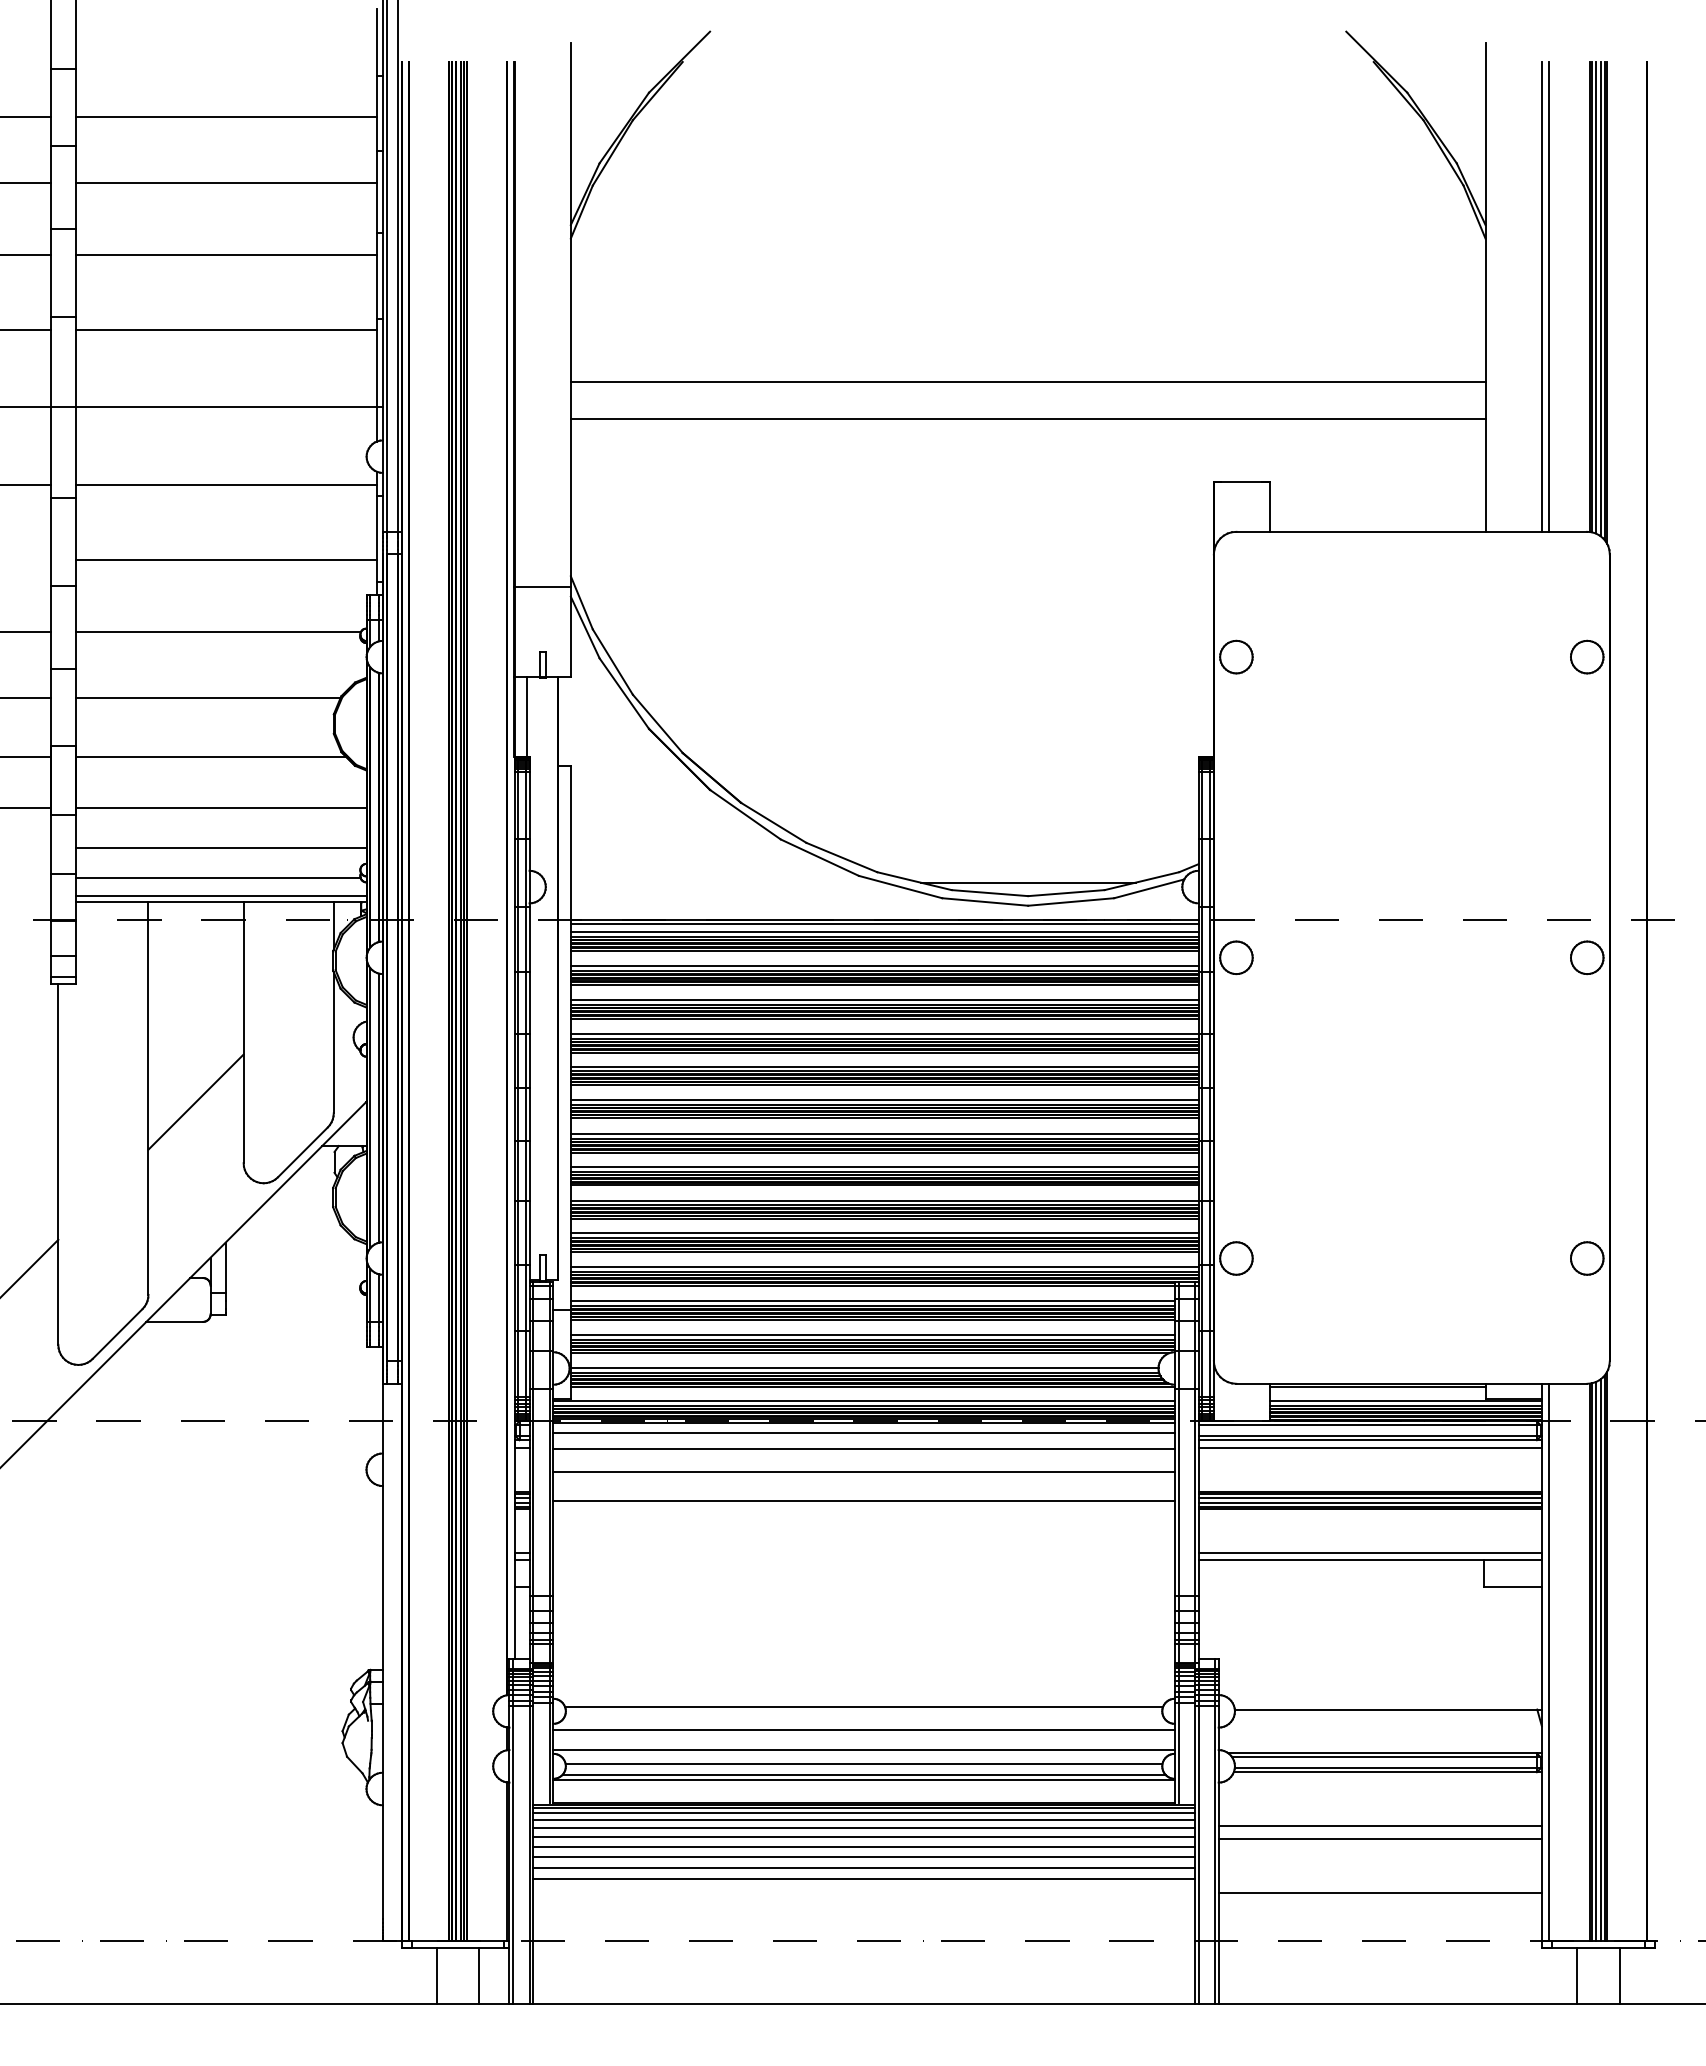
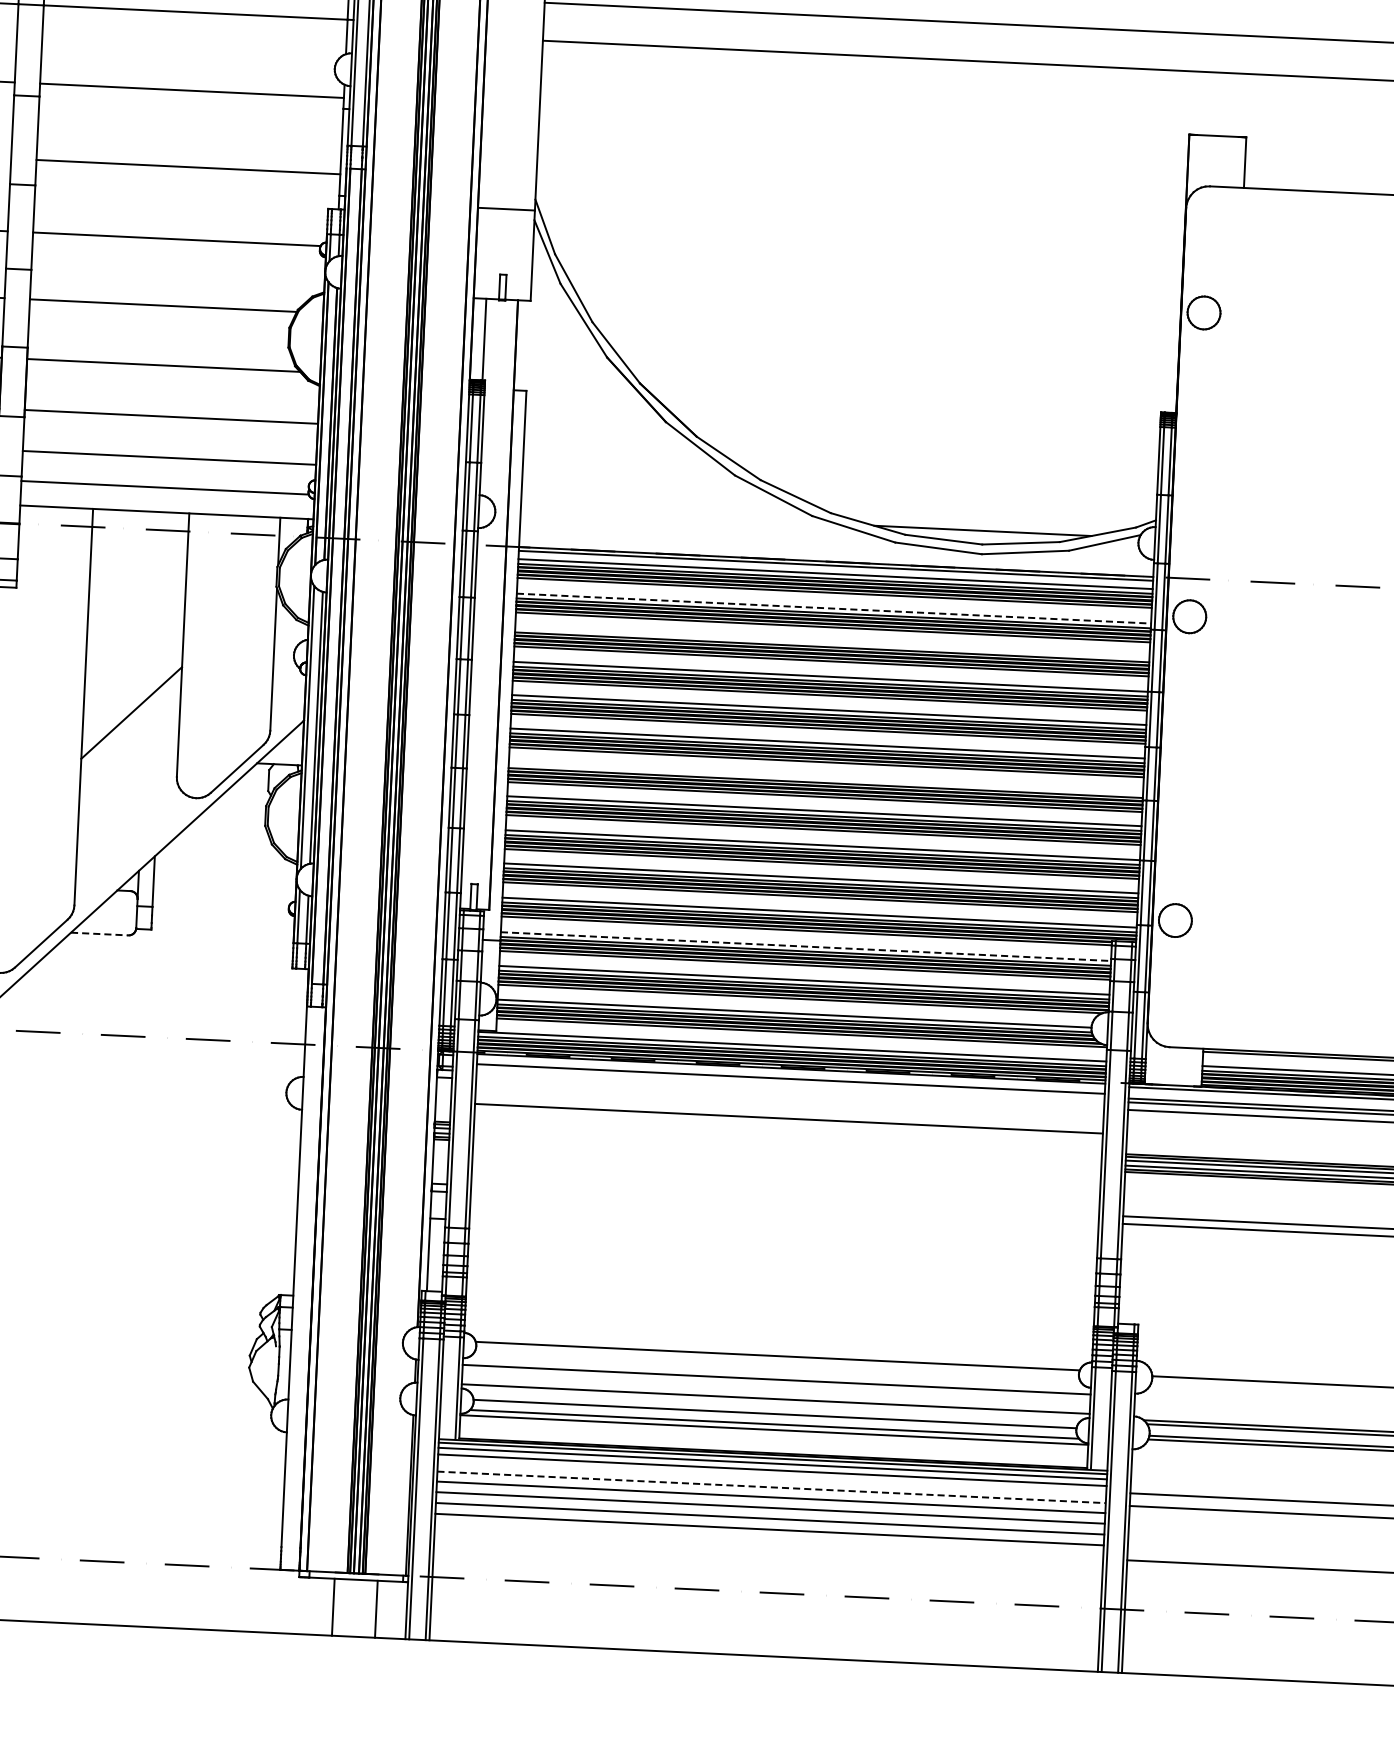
line: (221, 896) -> (167, 506), removed
line: (884, 966) -> (833, 608), solid -> dashed
line: (884, 999) -> (832, 642), removed
line: (884, 1134) -> (825, 778), removed
line: (872, 1301) -> (805, 946), solid -> dashed
line: (175, 1321) -> (100, 933), solid -> dashed
line: (863, 1449) -> (789, 1095), removed
line: (863, 1500) -> (787, 1147), removed
line: (863, 1828) -> (771, 1478), removed
line: (864, 1837) -> (772, 1487), solid -> dashed

